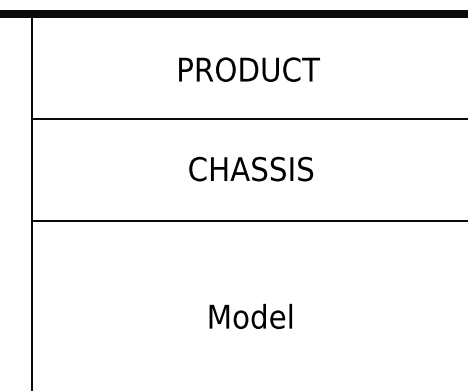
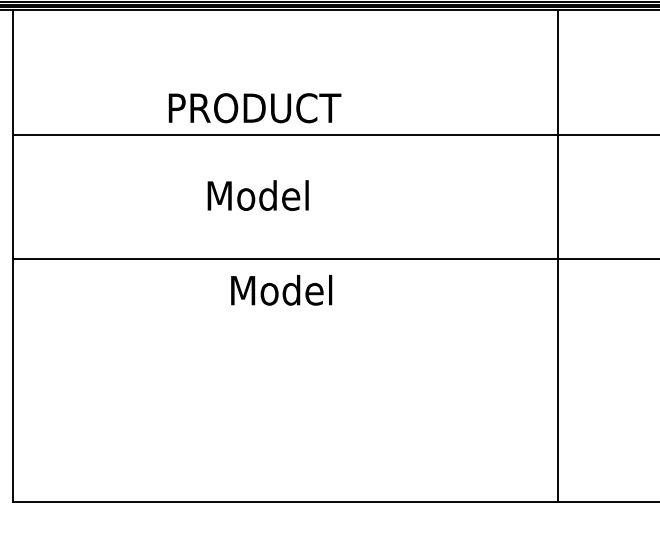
text: (249, 69) -> (254, 108), moved
text: (250, 168) -> (281, 195), CHASSIS -> Model
text: (250, 316) -> (281, 290), moved

